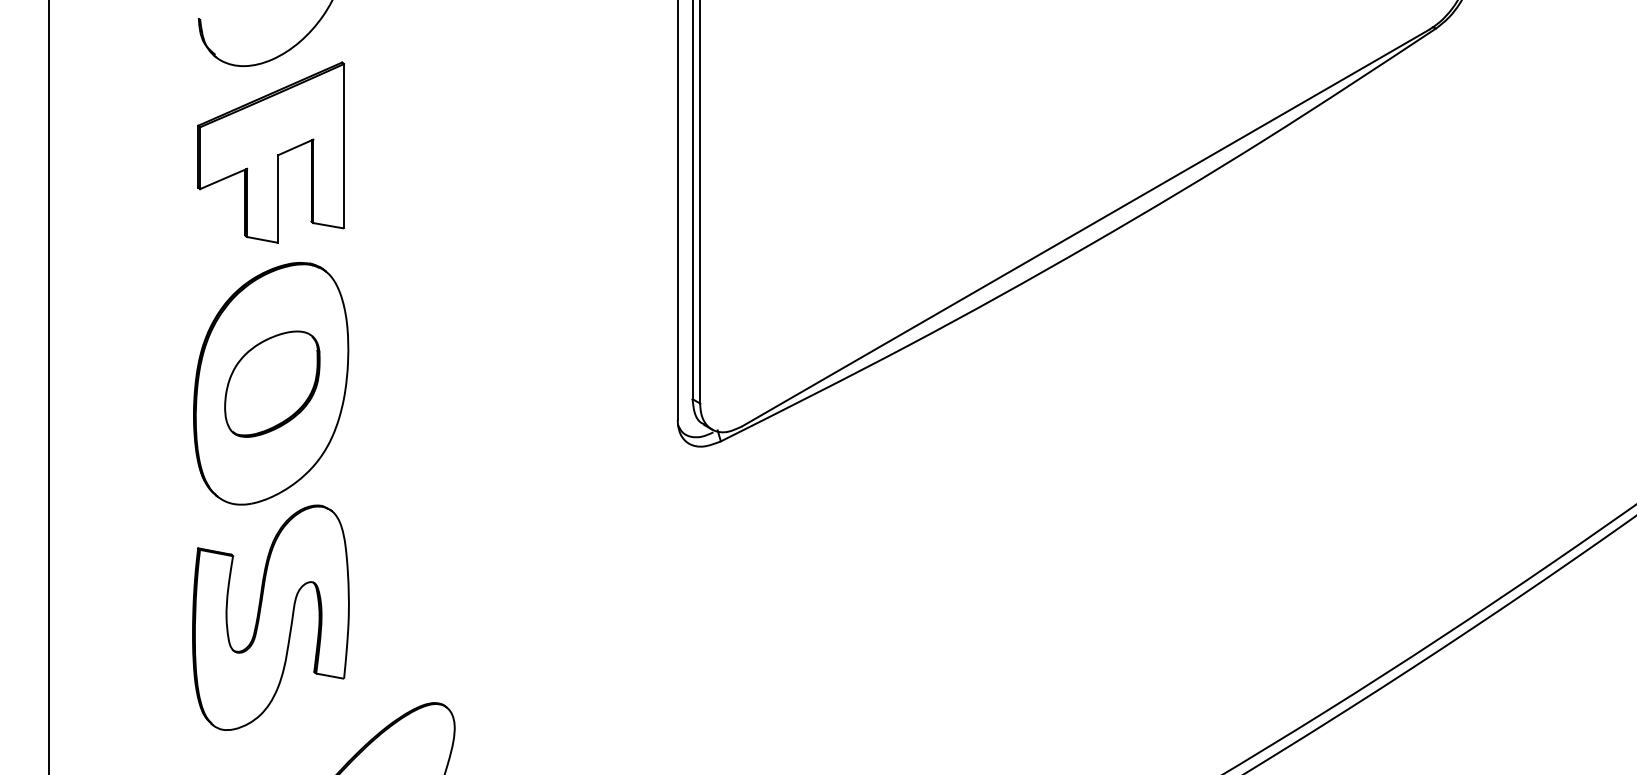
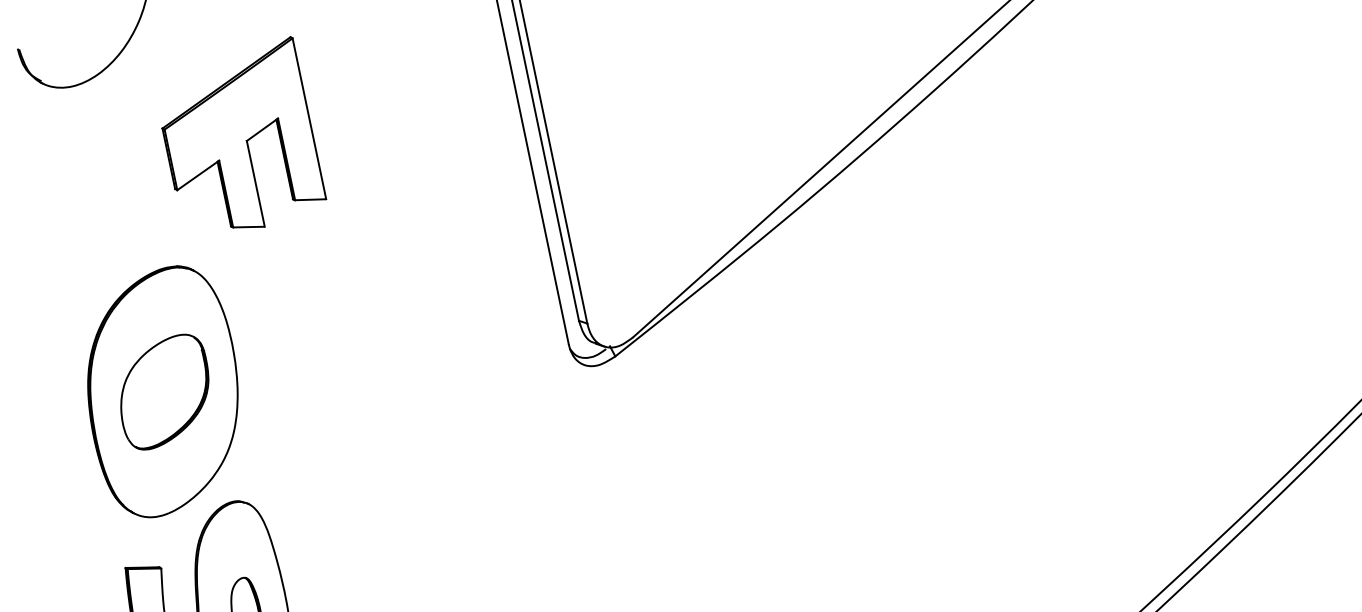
part: (270, 152) -> (238, 139), moved

